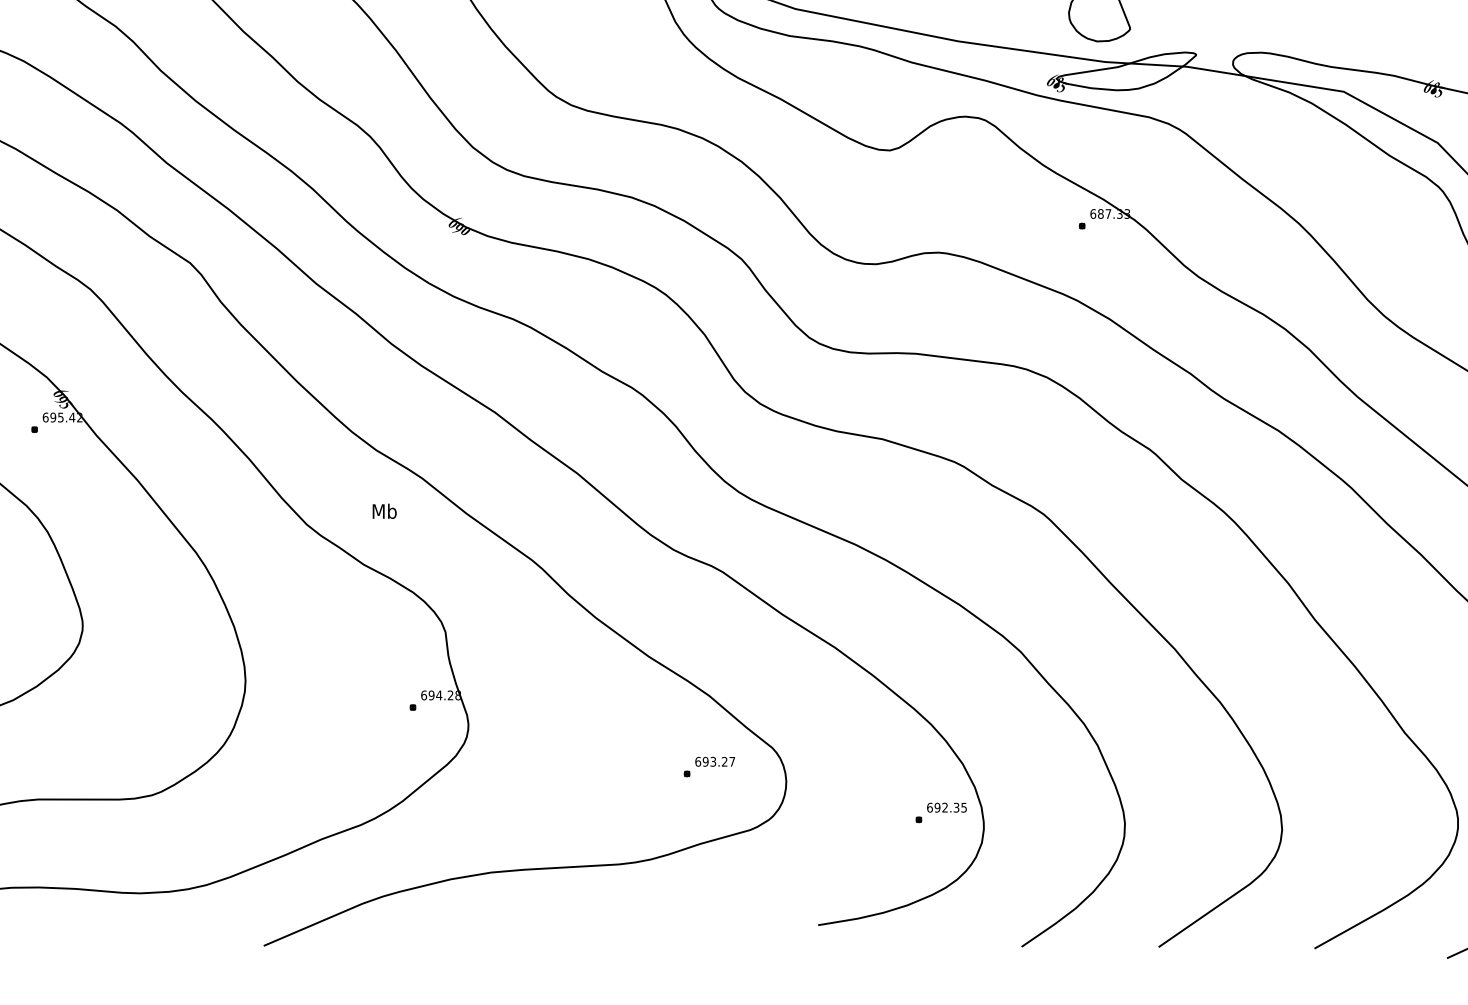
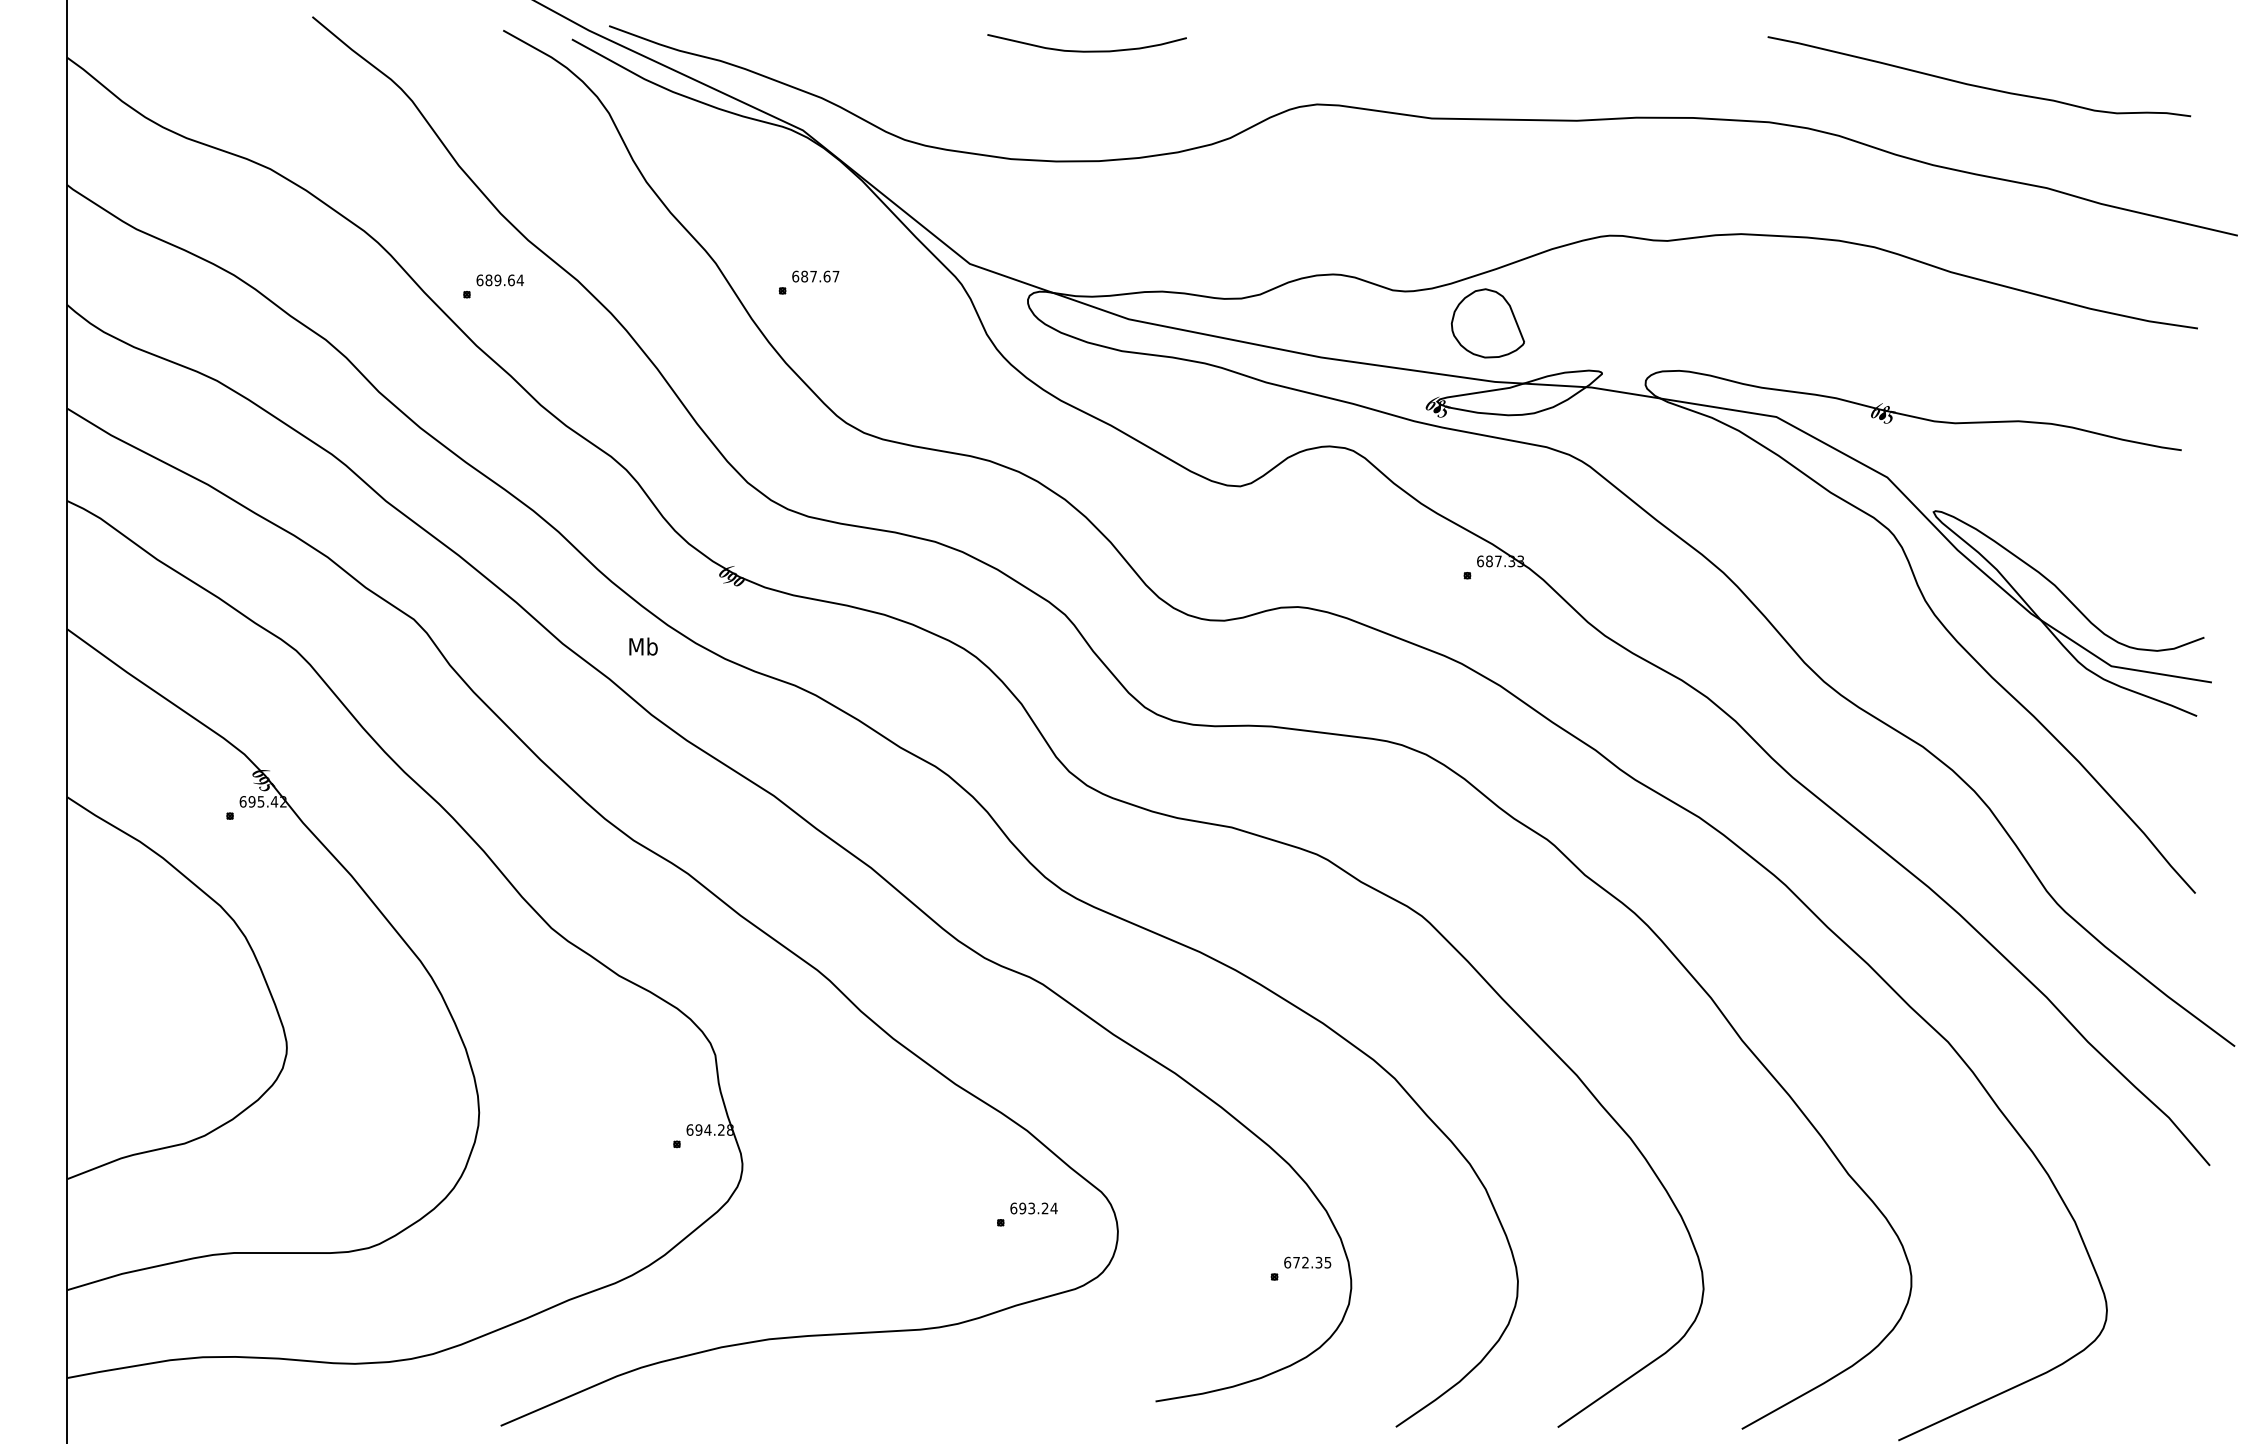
text: (384, 511) -> (643, 646), moved
text: (731, 761) -> (1053, 1208), 693.27 -> 693.24
text: (937, 807) -> (1296, 1262), 692.35 -> 672.35

